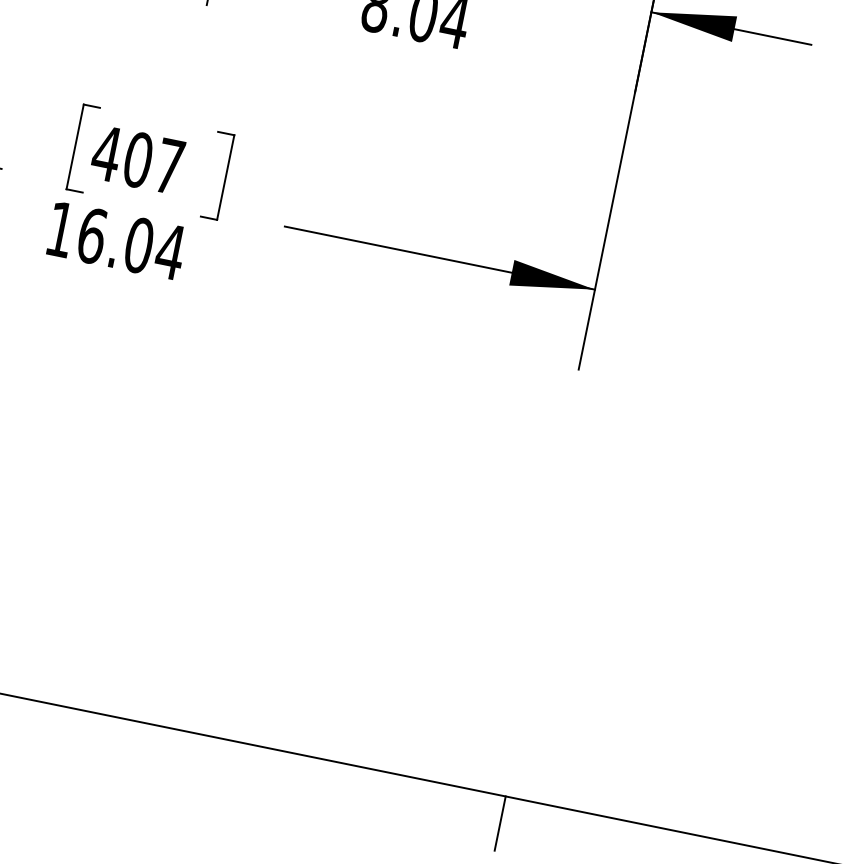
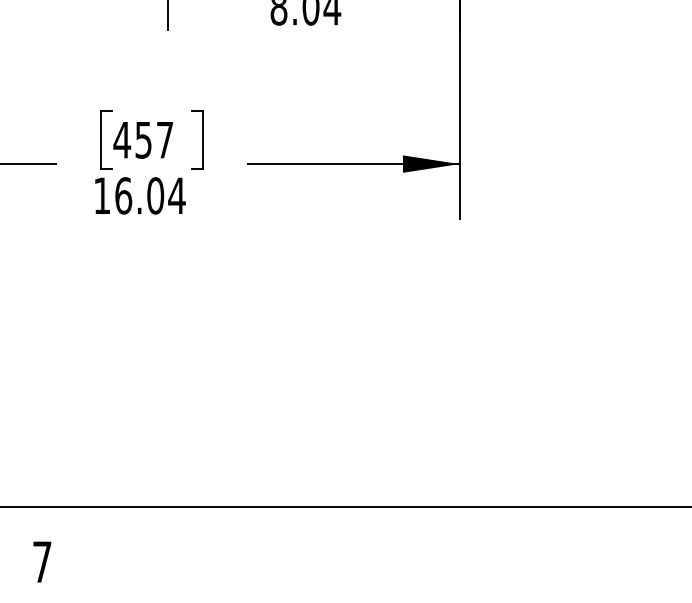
text: (138, 159) -> (143, 139), 407 -> 457
line: (500, 823) -> (468, 525), removed

